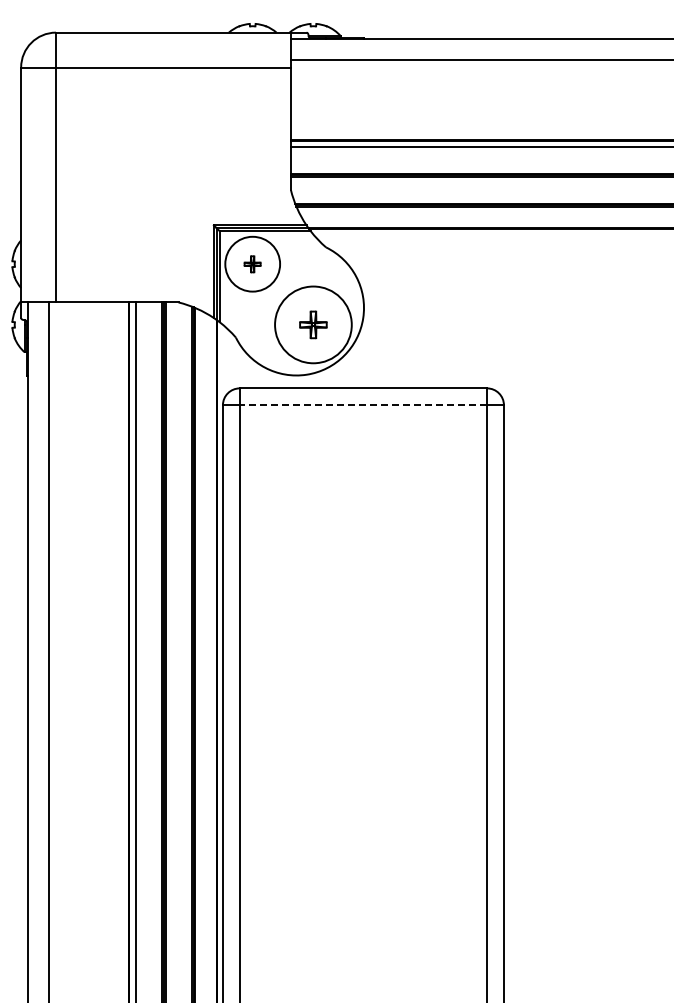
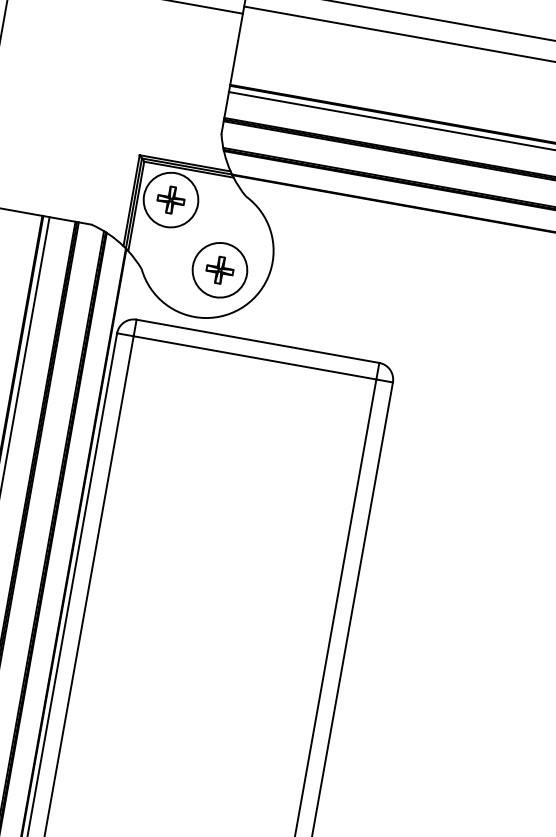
part: (252, 264) -> (170, 200), size x1.67
circle: (313, 324) -> (220, 269), size x0.71
line: (363, 405) -> (255, 358), dashed -> solid

